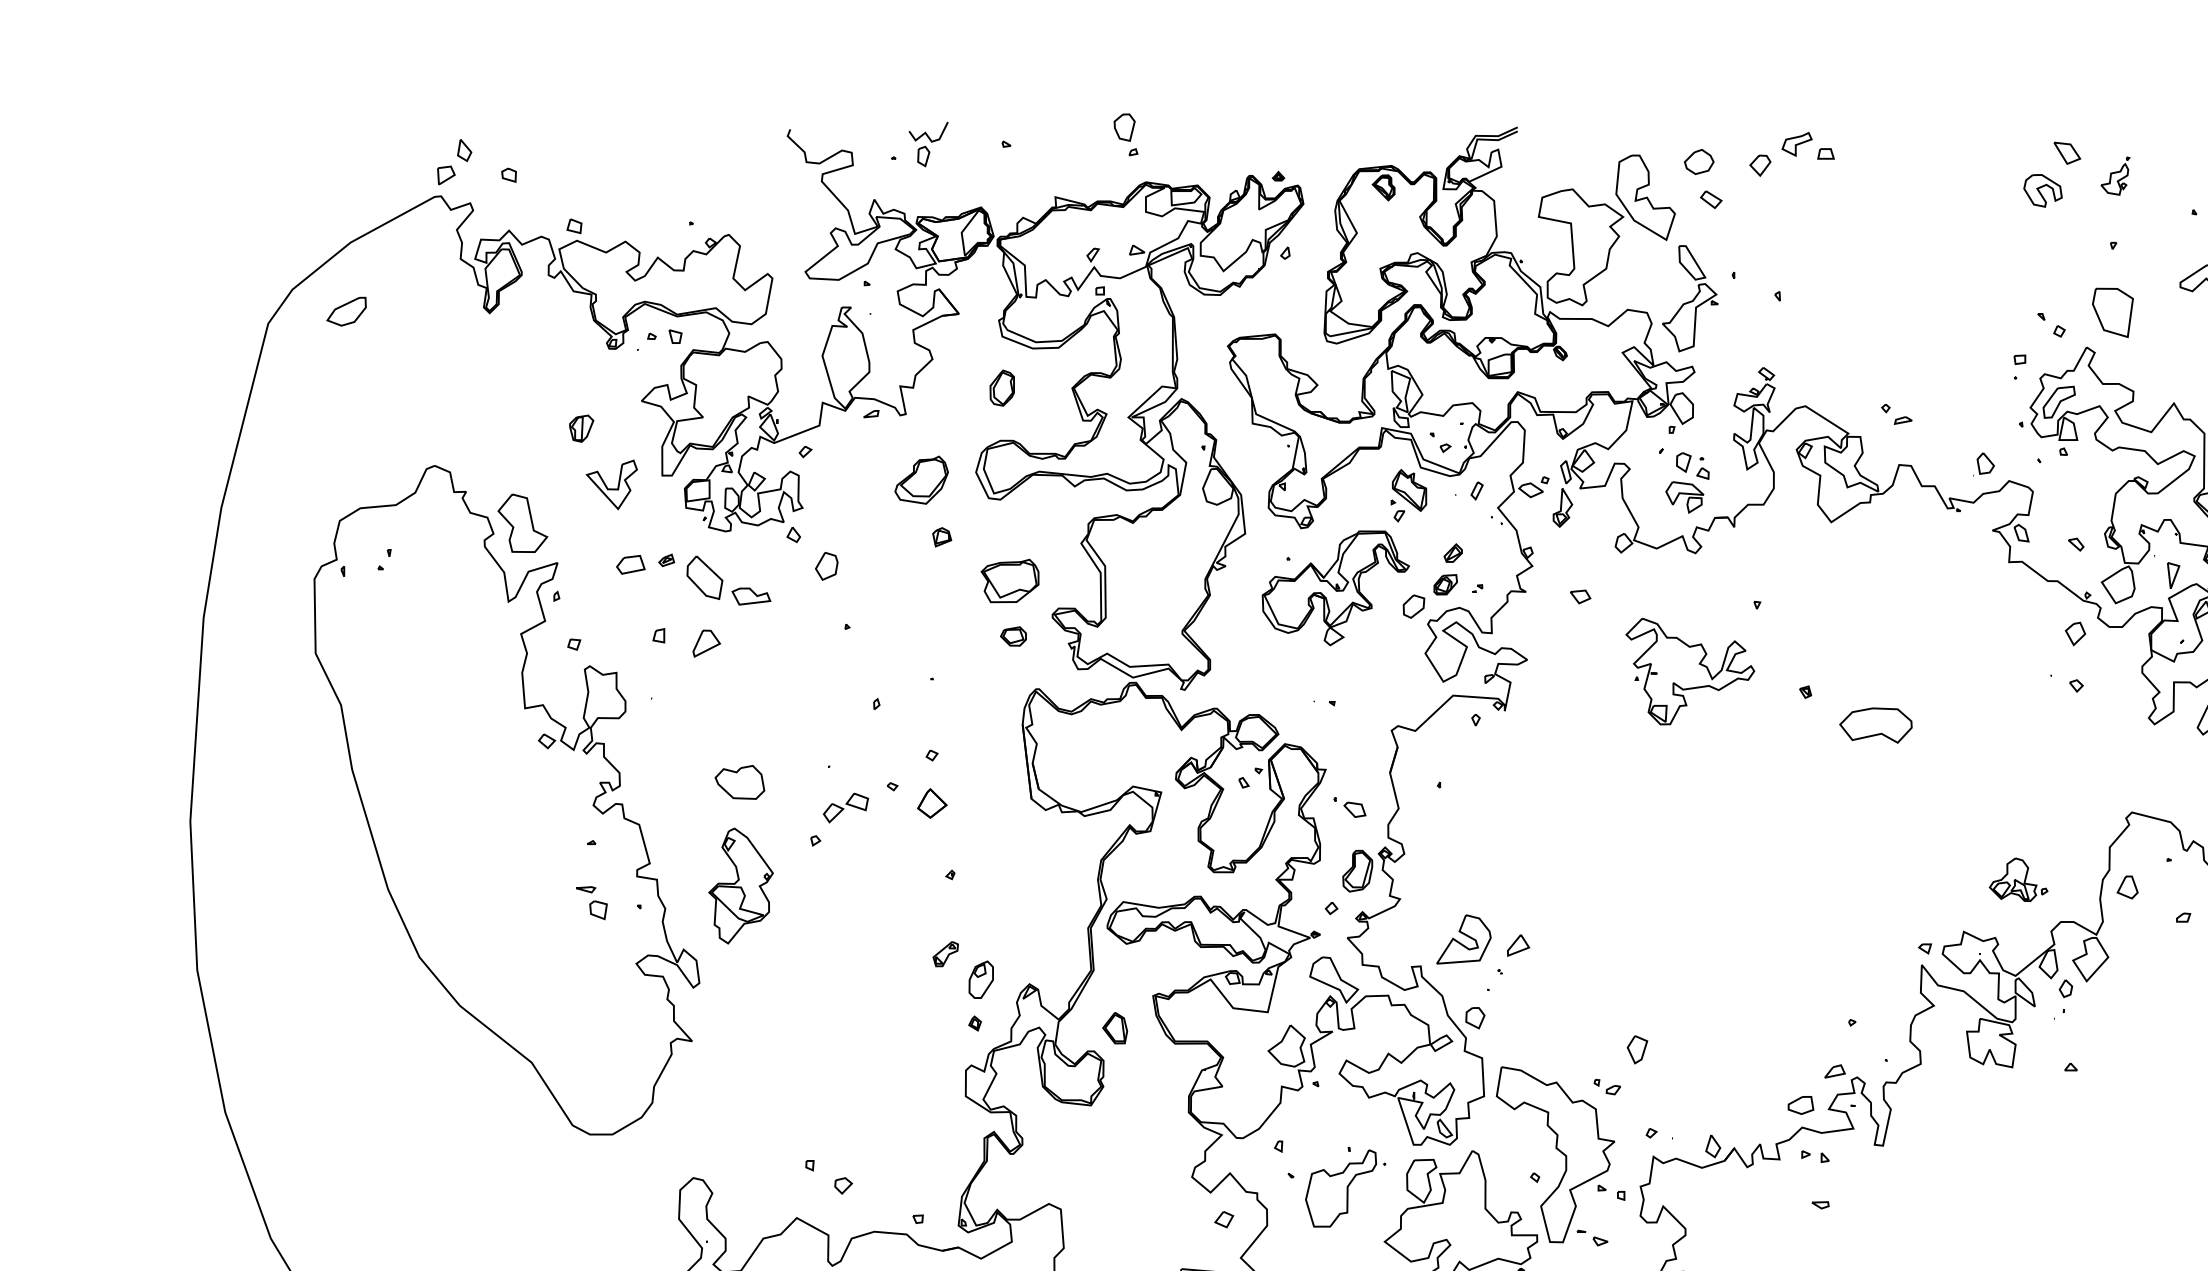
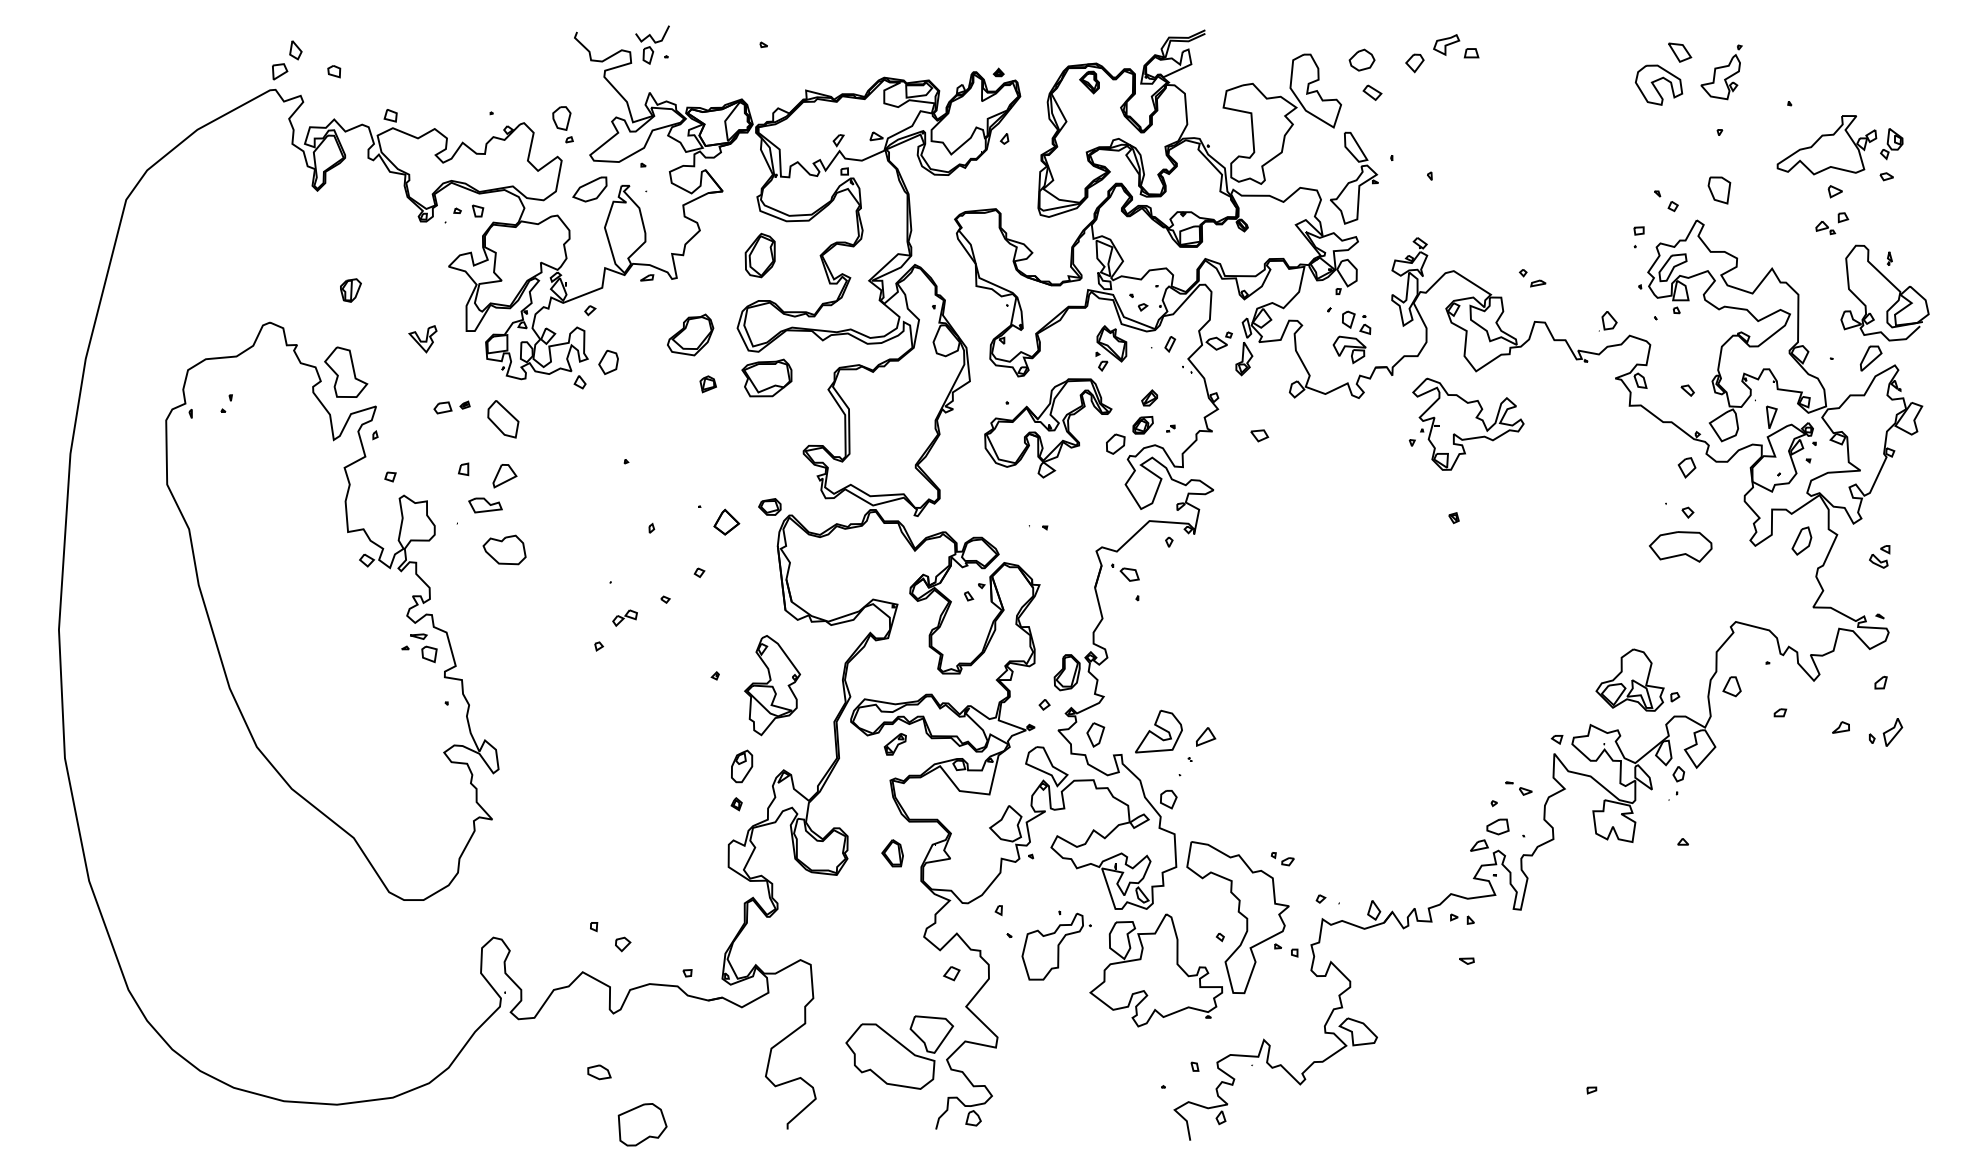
part: (1125, 134) -> (562, 124), moved
part: (928, 143) -> (652, 44), moved
part: (2115, 176) -> (1721, 72), size x1.67
part: (2042, 190) -> (1658, 84), size x1.43
part: (346, 311) -> (589, 189), moved
part: (2113, 312) -> (1719, 190), size x0.62
part: (1001, 388) -> (759, 255), size x1.43
part: (581, 428) -> (350, 290), moved
part: (611, 485) -> (422, 339), size x0.62
part: (644, 564) -> (451, 407), size x0.71
part: (826, 565) -> (608, 361), moved
part: (1009, 580) -> (766, 377), moved
part: (751, 596) -> (485, 505), moved
part: (1013, 635) -> (769, 506), moved
part: (1690, 670) -> (1468, 423), moved
part: (1875, 725) -> (1680, 546), moved
part: (739, 781) -> (504, 549), moved
part: (932, 802) -> (726, 521), moved
part: (845, 807) -> (624, 617), size x0.62
part: (1350, 807) -> (1125, 572), moved
part: (2018, 879) -> (1637, 679), size x1.67
part: (740, 886) -> (772, 685), moved
part: (591, 903) -> (423, 648), moved
part: (944, 954) -> (894, 744), moved
part: (1114, 1028) -> (892, 853), moved
part: (1637, 1049) -> (1095, 734), moved
part: (1800, 1104) -> (1497, 826), moved
part: (1592, 1238) -> (1518, 788), moved

